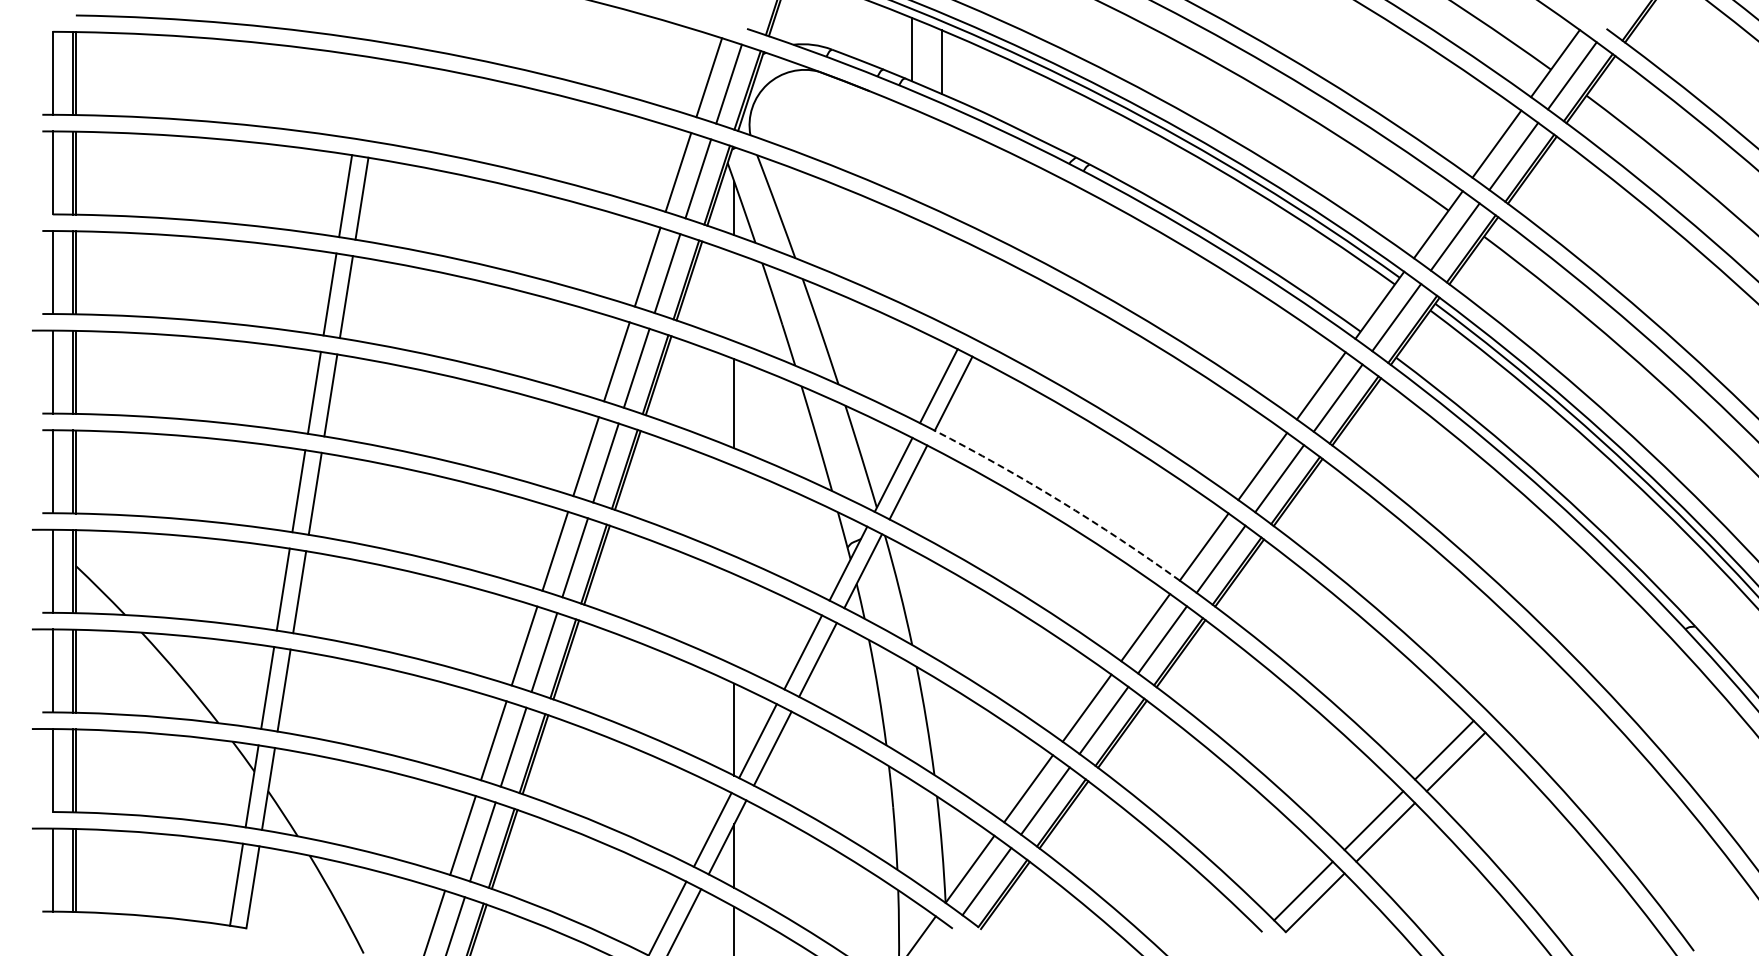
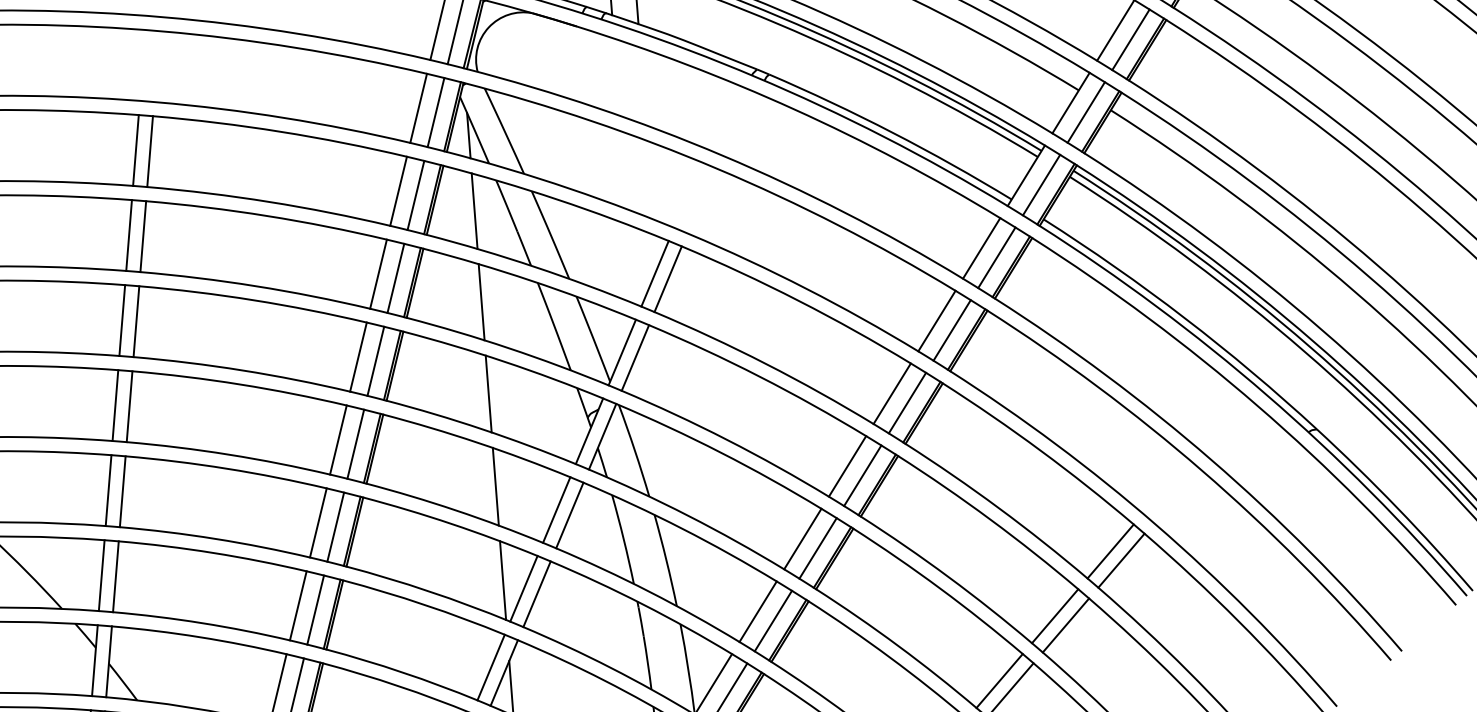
line: (734, 296) -> (474, 210), added
arc: (1060, 501) -> (766, 364), dashed -> solid
line: (734, 511) -> (488, 394), added
line: (734, 619) -> (495, 486), added

